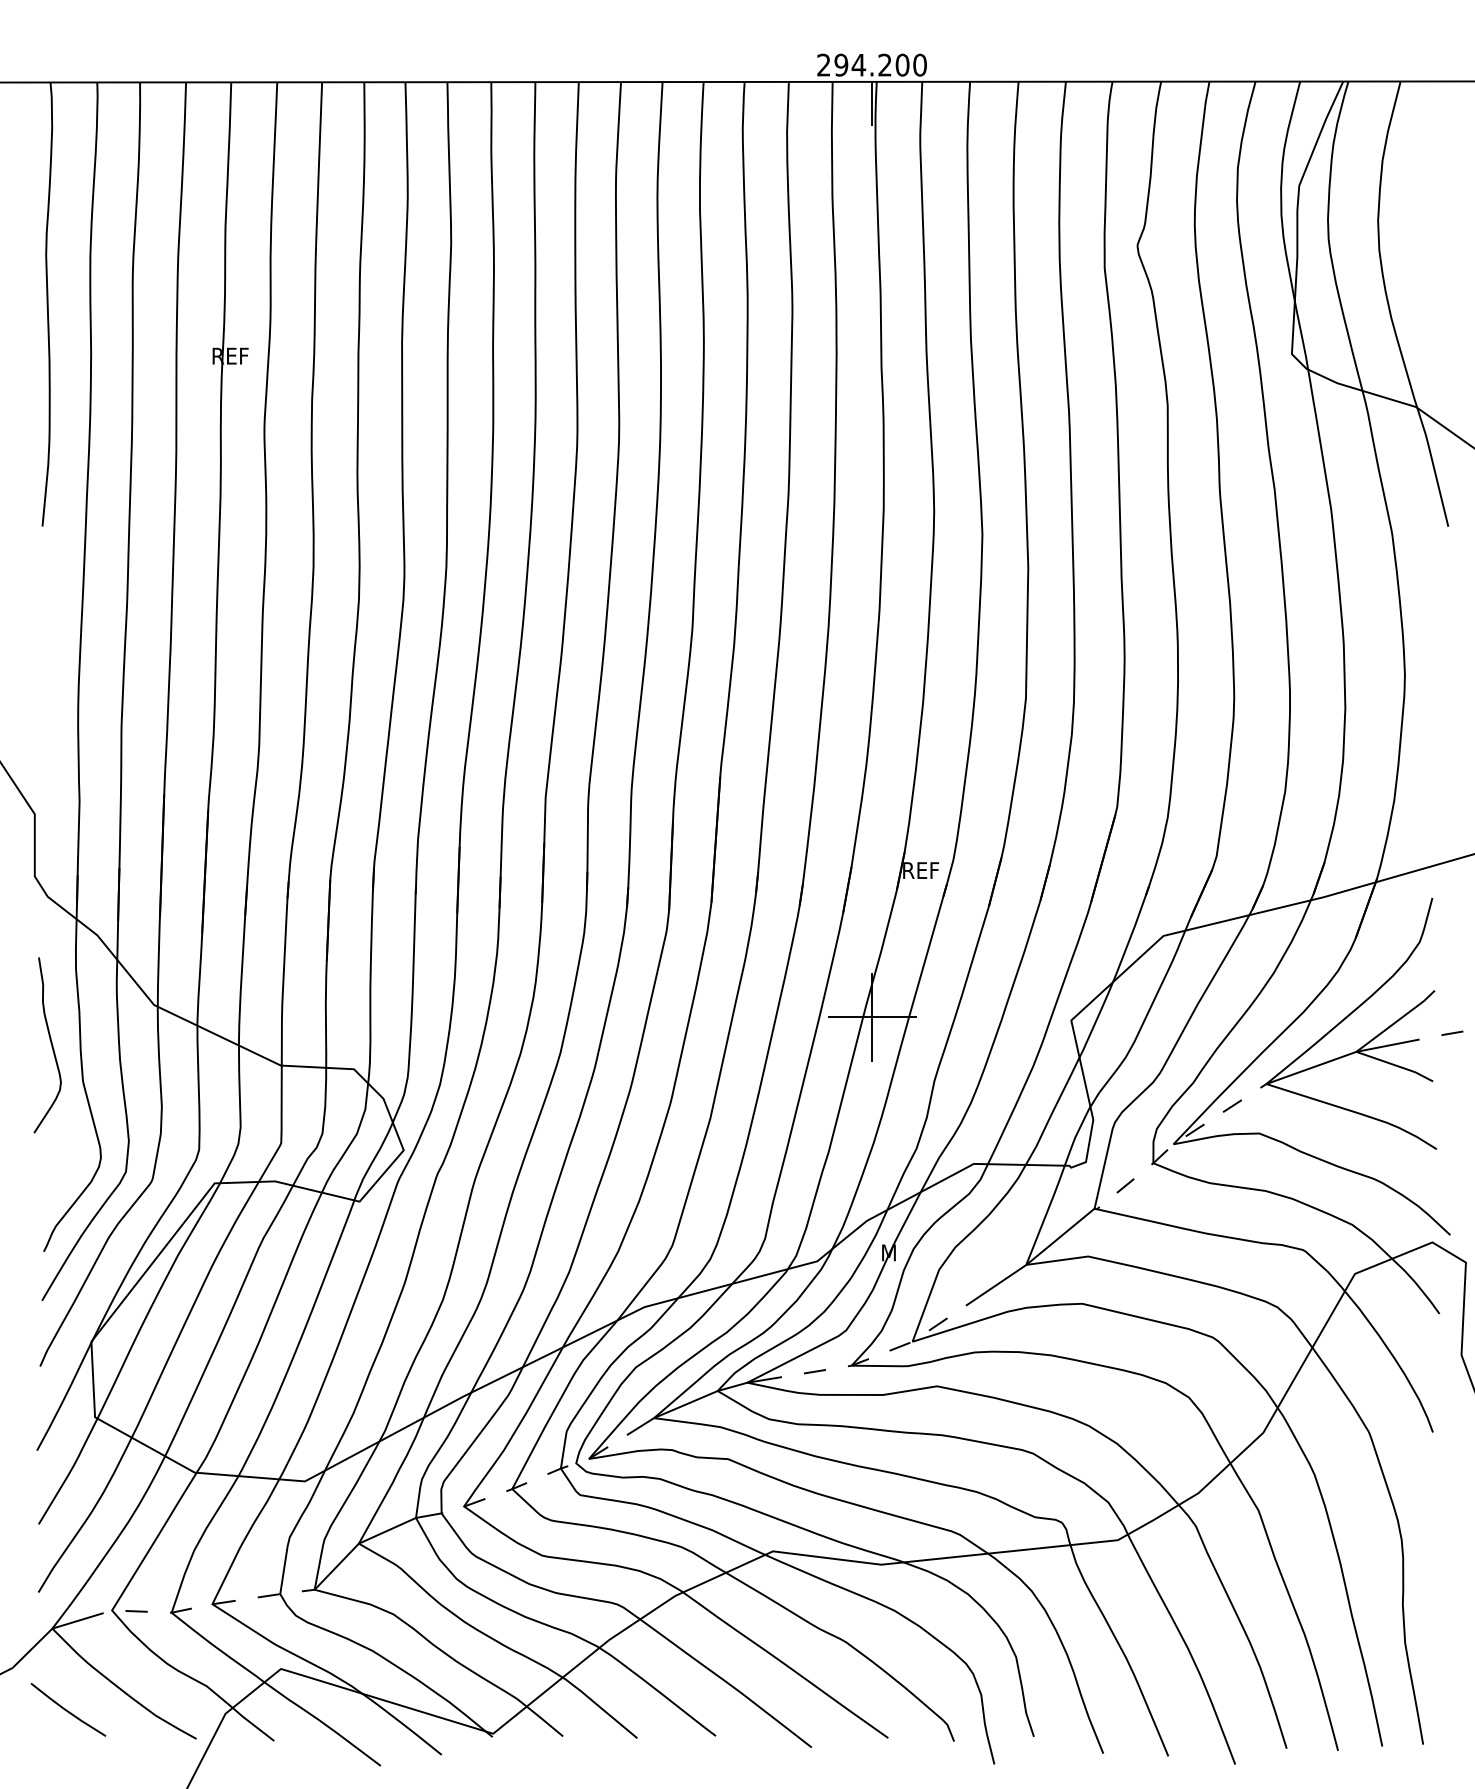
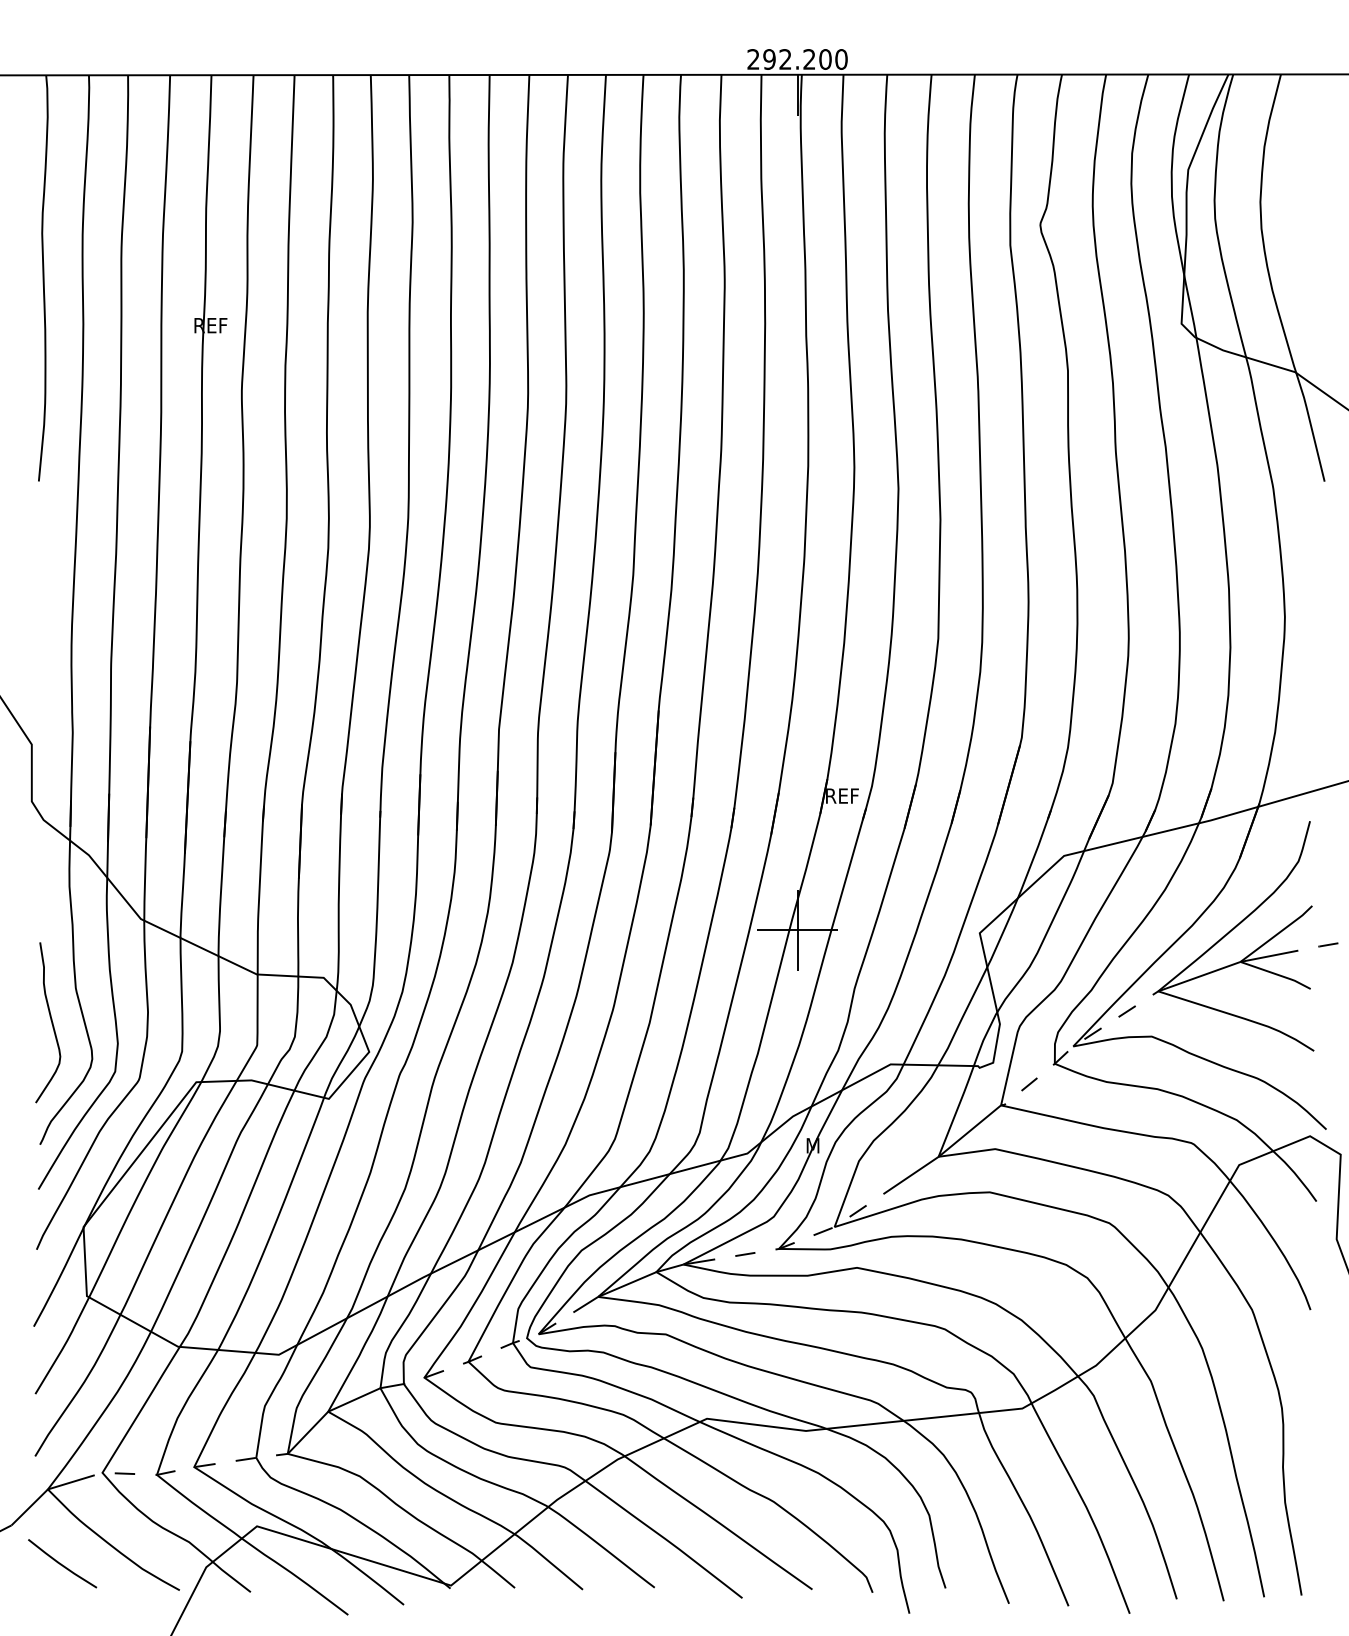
text: (858, 64) -> (785, 58), 294.200 -> 292.200
curve: (50, 1043) -> (50, 1021), moved

